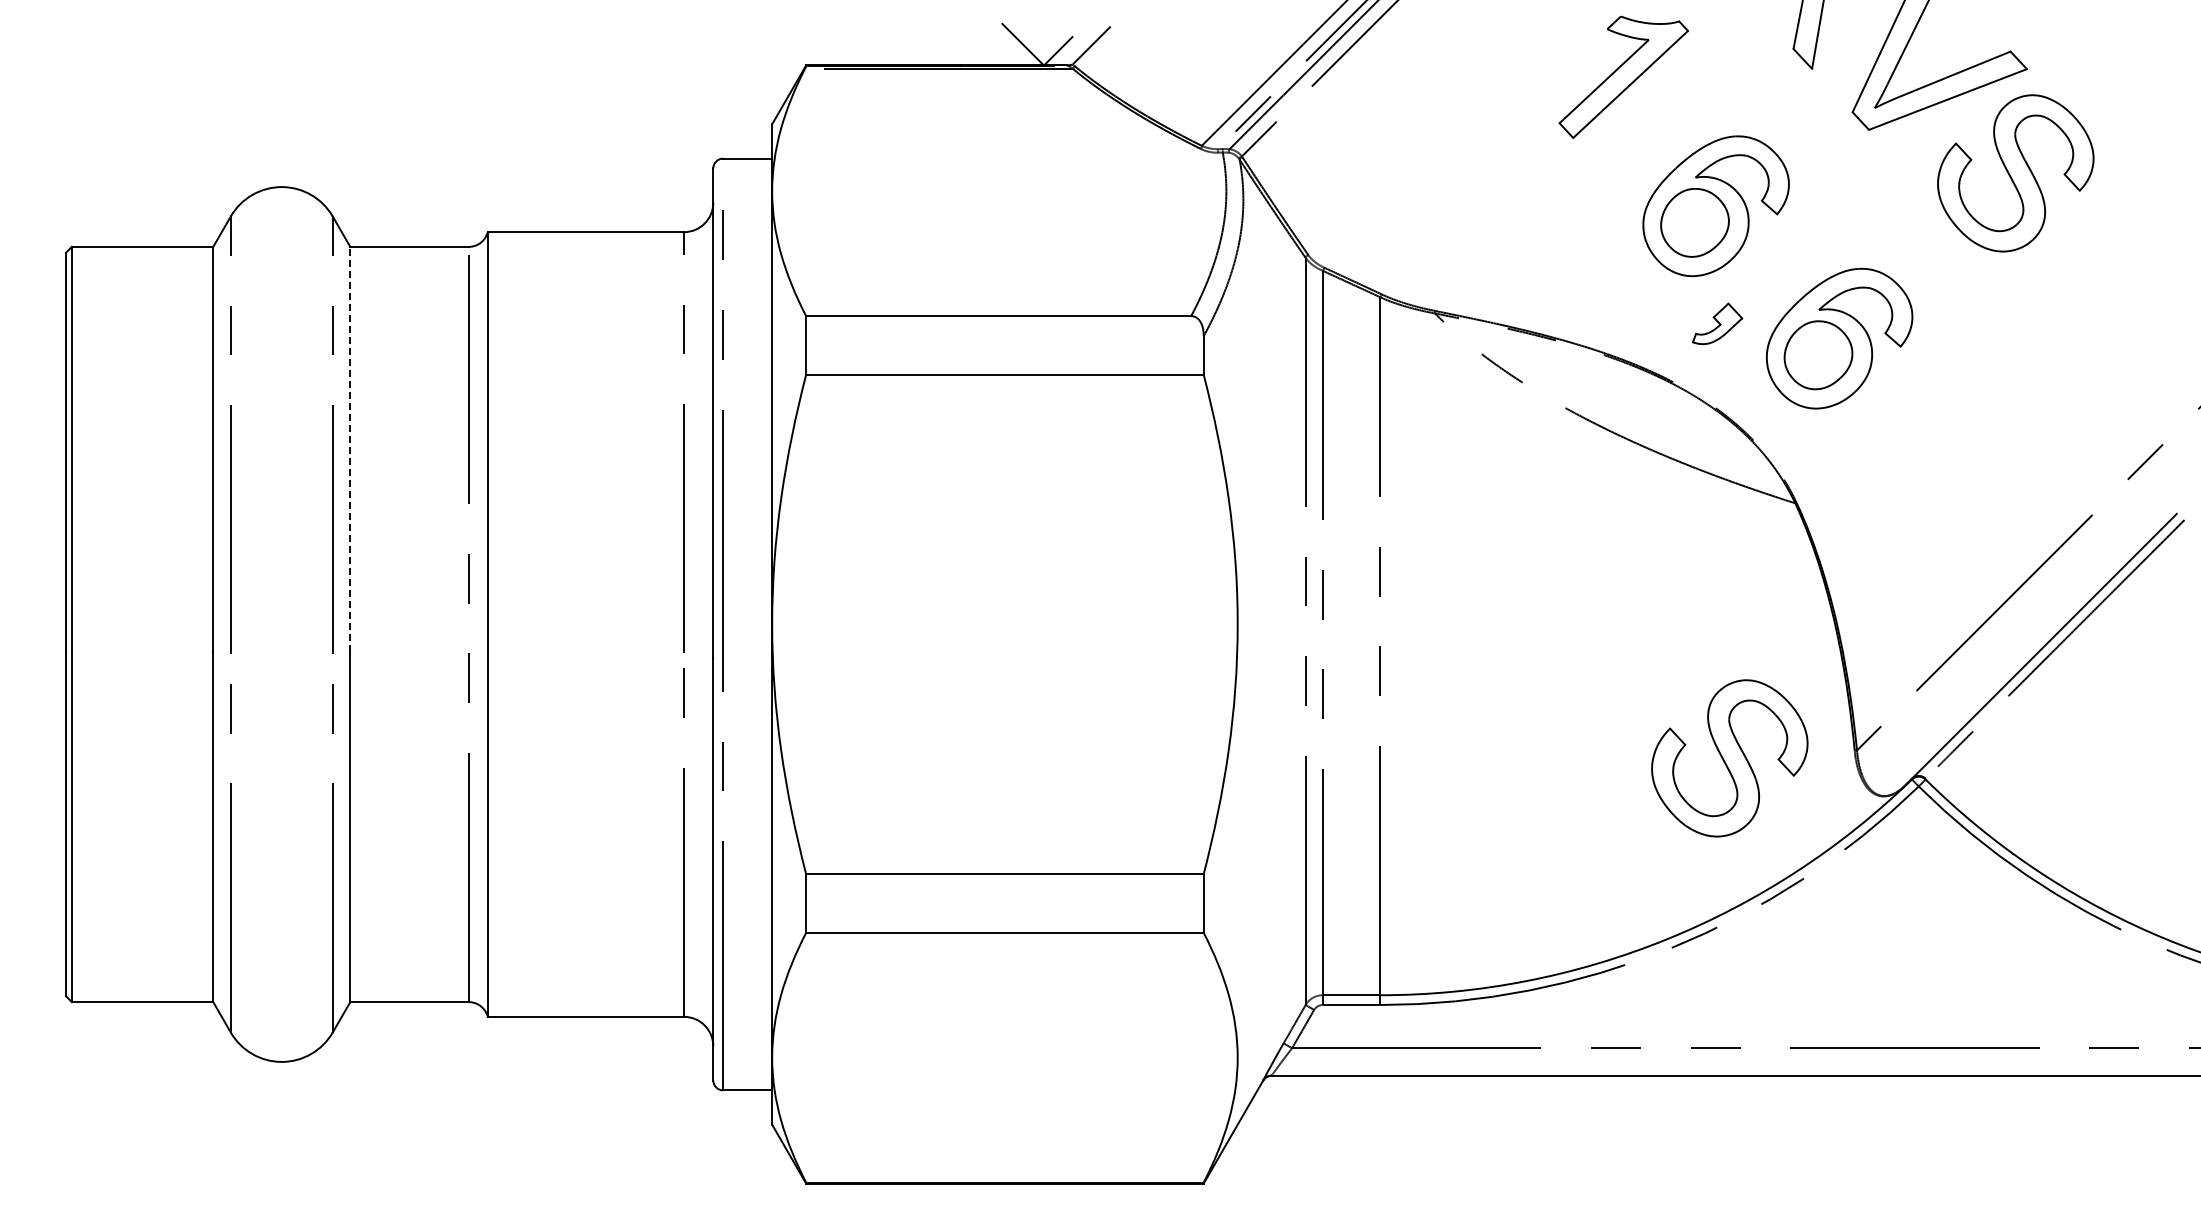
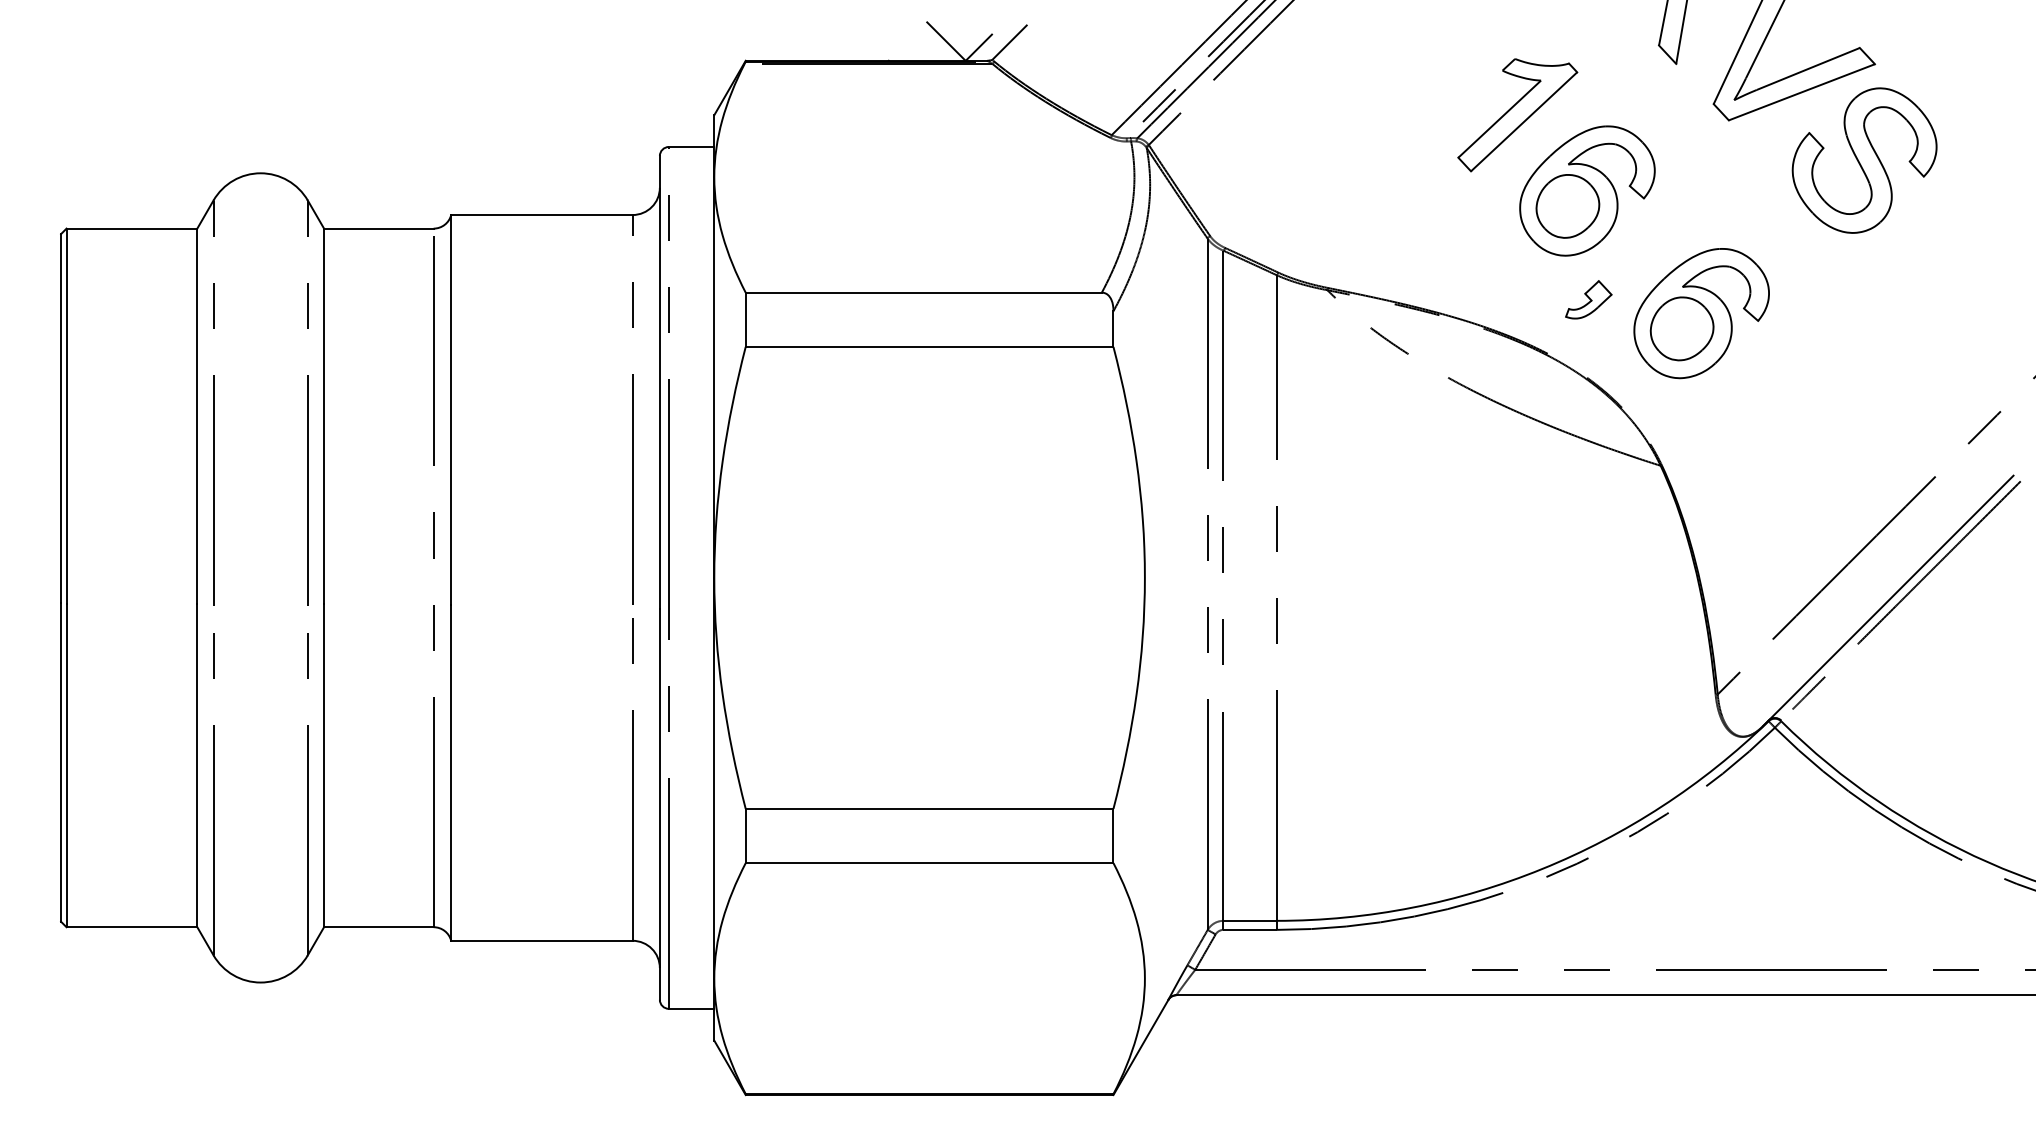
part: (1623, 76) -> (1517, 114), moved
line: (350, 449) -> (324, 416), dashed -> solid
part: (1729, 758) -> (1599, 701), removed

